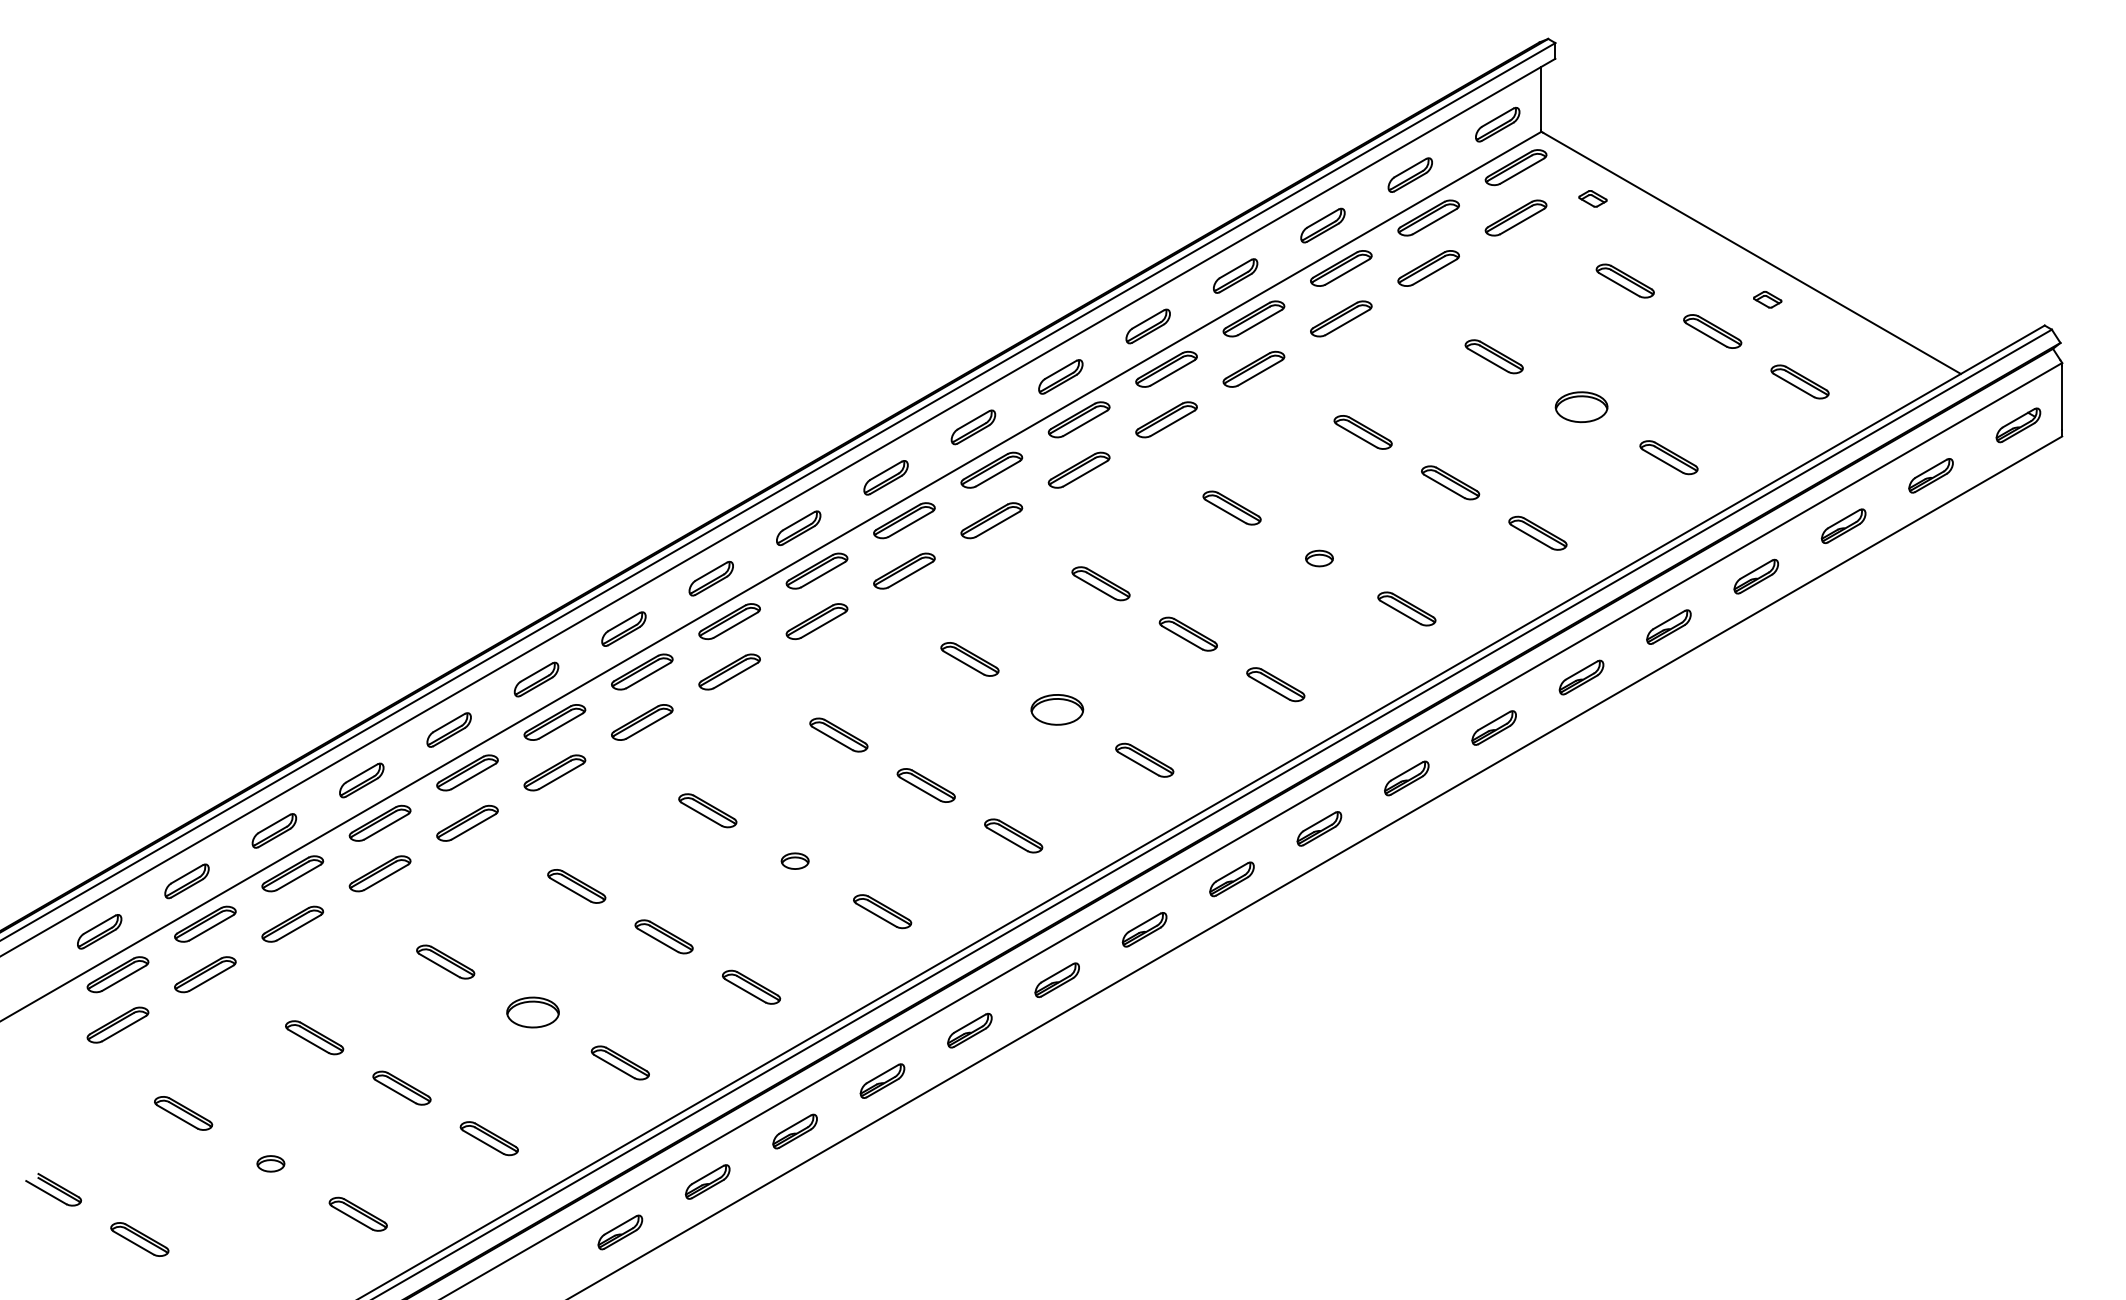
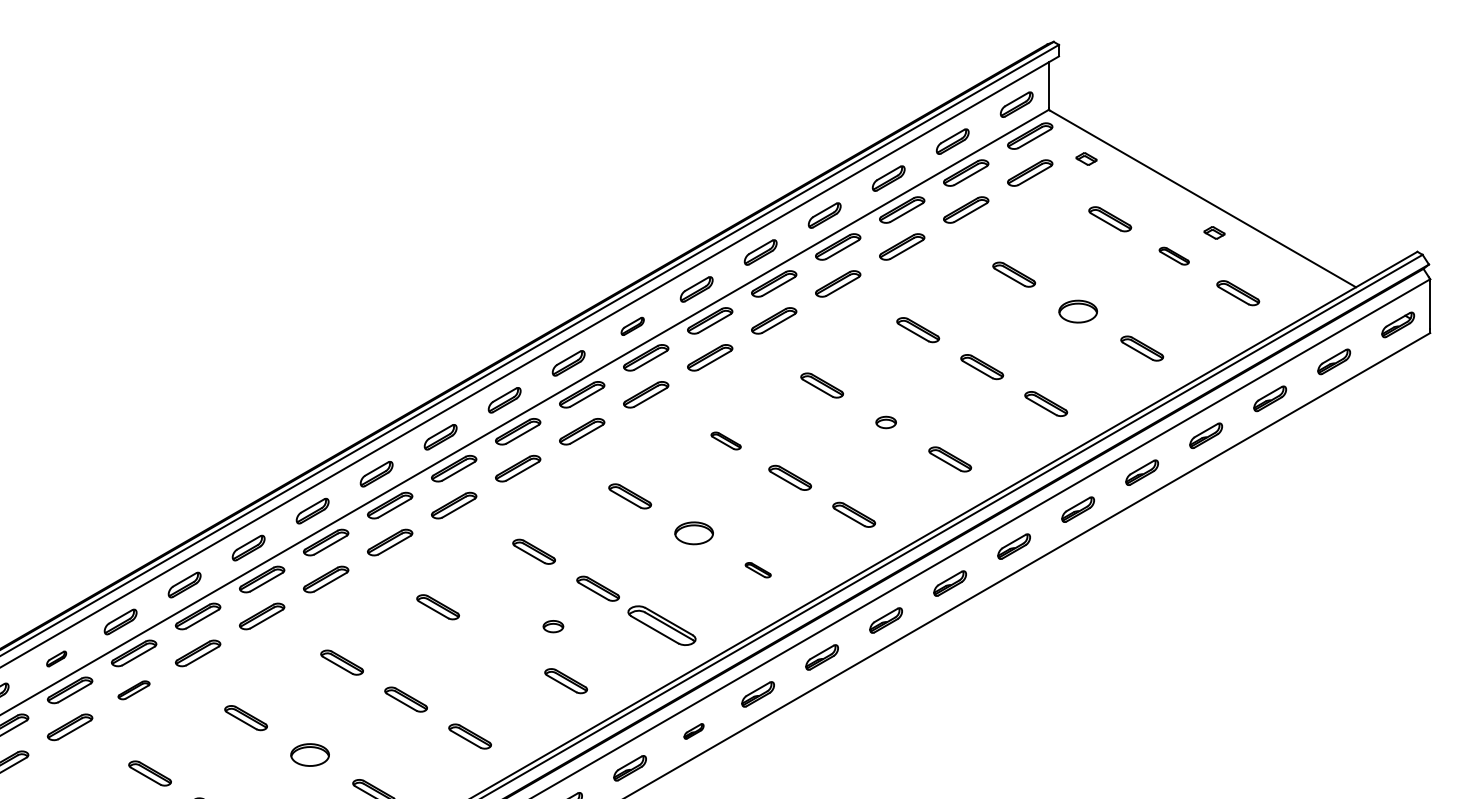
part: (1712, 331) -> (1174, 256), size x0.7
part: (973, 427) -> (632, 326), size x0.7
part: (1100, 583) -> (725, 440), size x0.7
part: (1144, 759) -> (758, 569), size x0.6
part: (1013, 835) -> (662, 625), size x1.6
part: (794, 860) -> (552, 626), moved
part: (186, 881) -> (56, 659), size x0.6
part: (292, 923) -> (133, 689), size x0.7
part: (1056, 980) -> (693, 731), size x0.6

